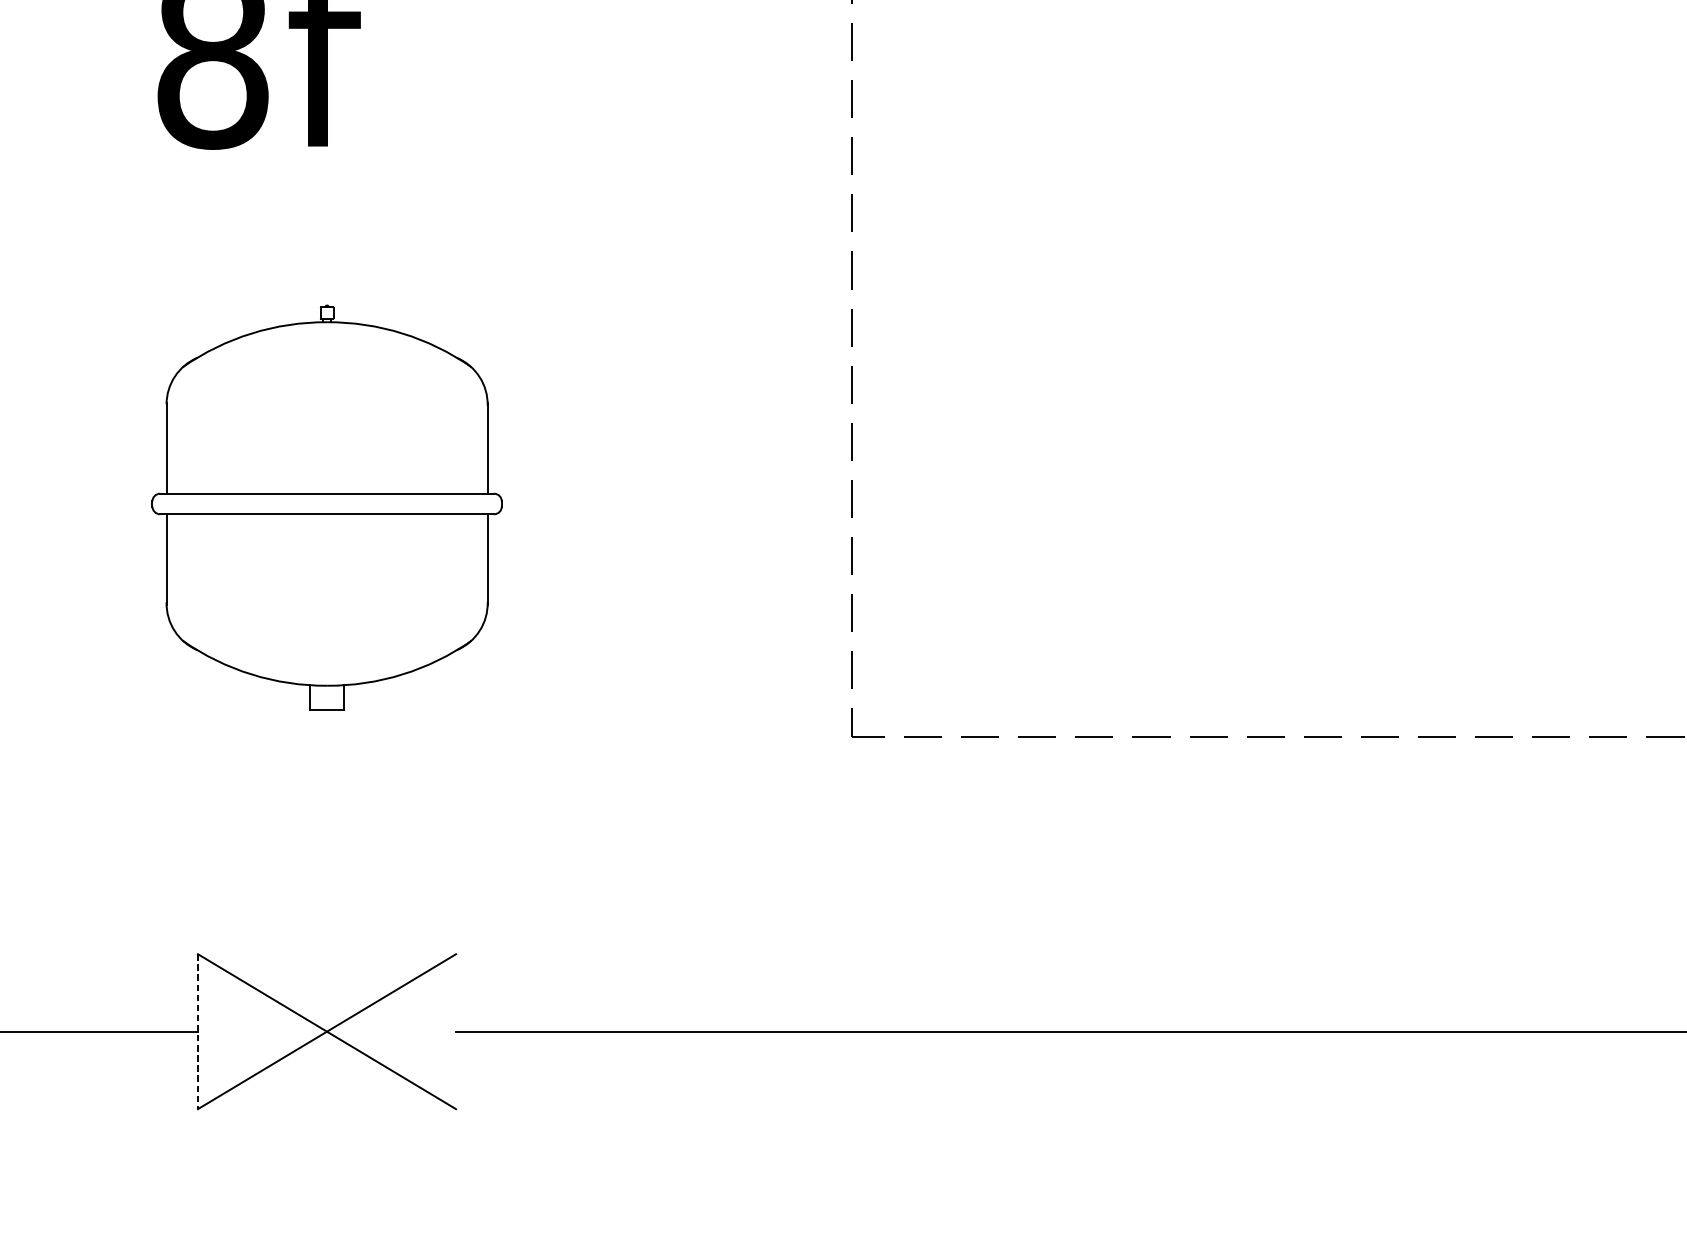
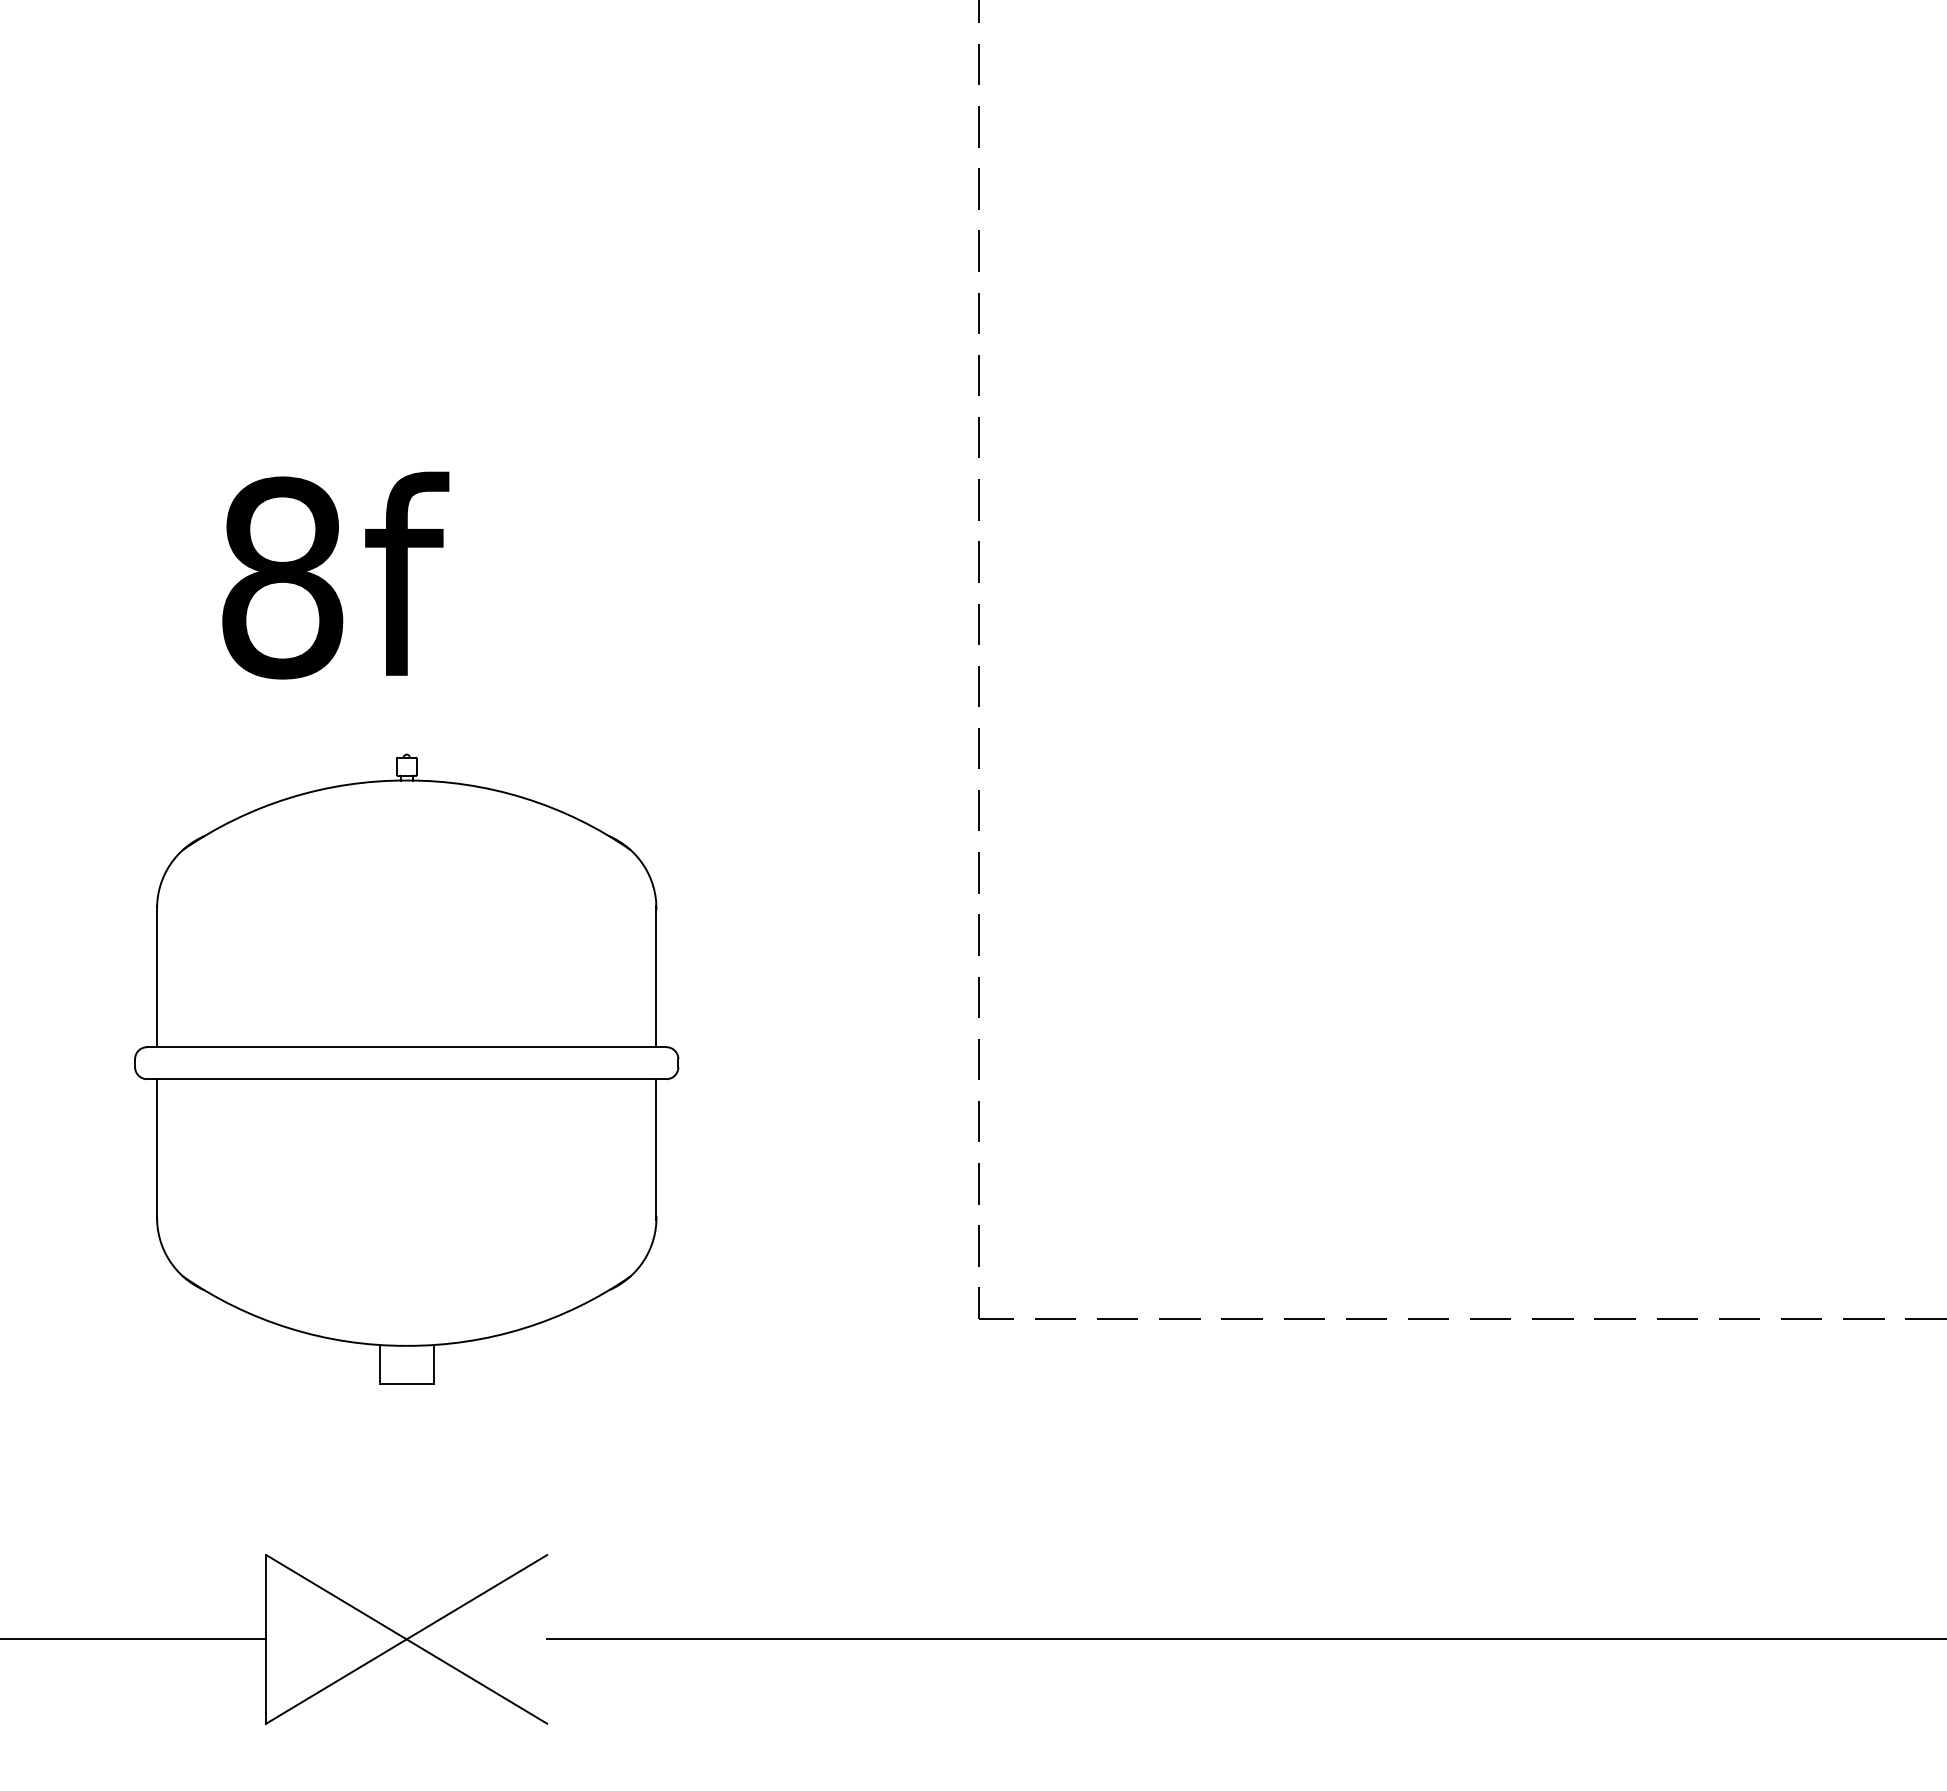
part: (326, 507) -> (406, 1068), size x1.43
line: (198, 1031) -> (266, 1639), dashed -> solid

